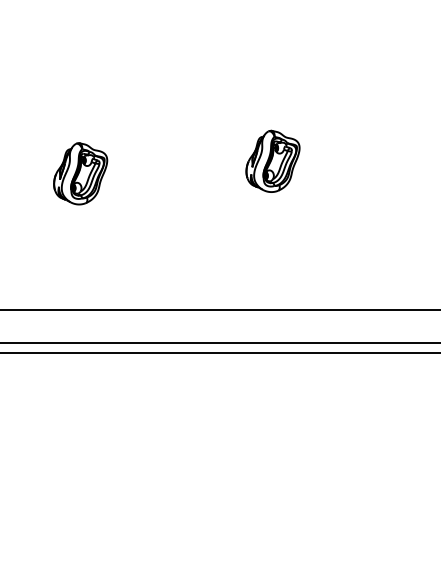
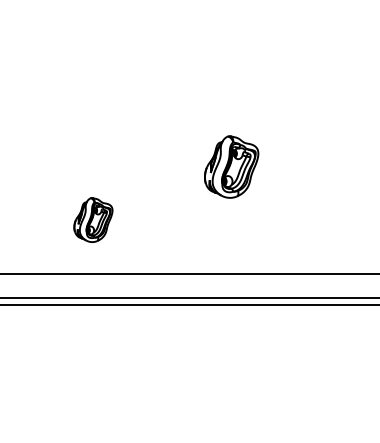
part: (272, 161) -> (231, 167), size x1.4
part: (80, 173) -> (93, 219), moved

